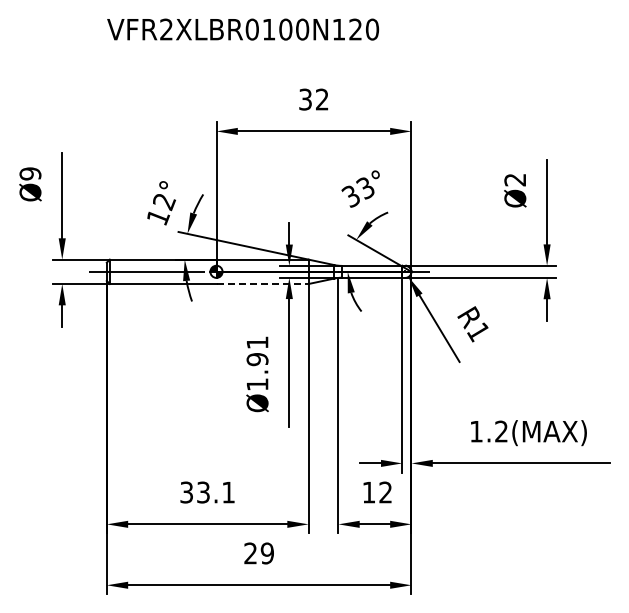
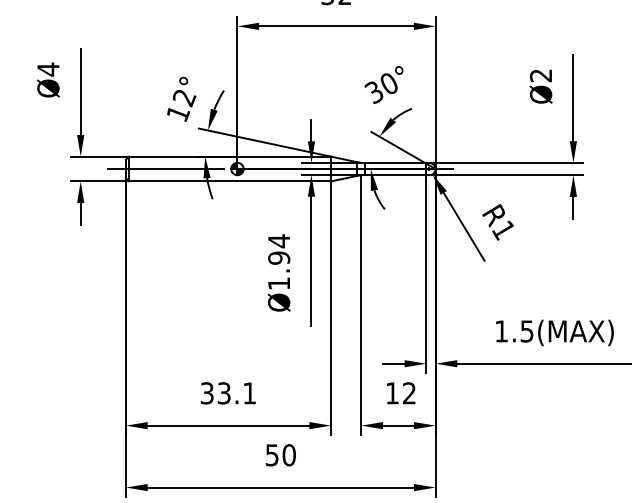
text: (30, 173) -> (48, 69), Ø9 -> Ø4
text: (365, 188) -> (388, 84), 33° -> 30°
line: (263, 284) -> (285, 181), dashed -> solid
text: (257, 342) -> (279, 240), Ø1.91 -> Ø1.94
text: (501, 431) -> (527, 331), 1.2(MAX) -> 1.5(MAX)
text: (259, 553) -> (281, 455), 29 -> 50

